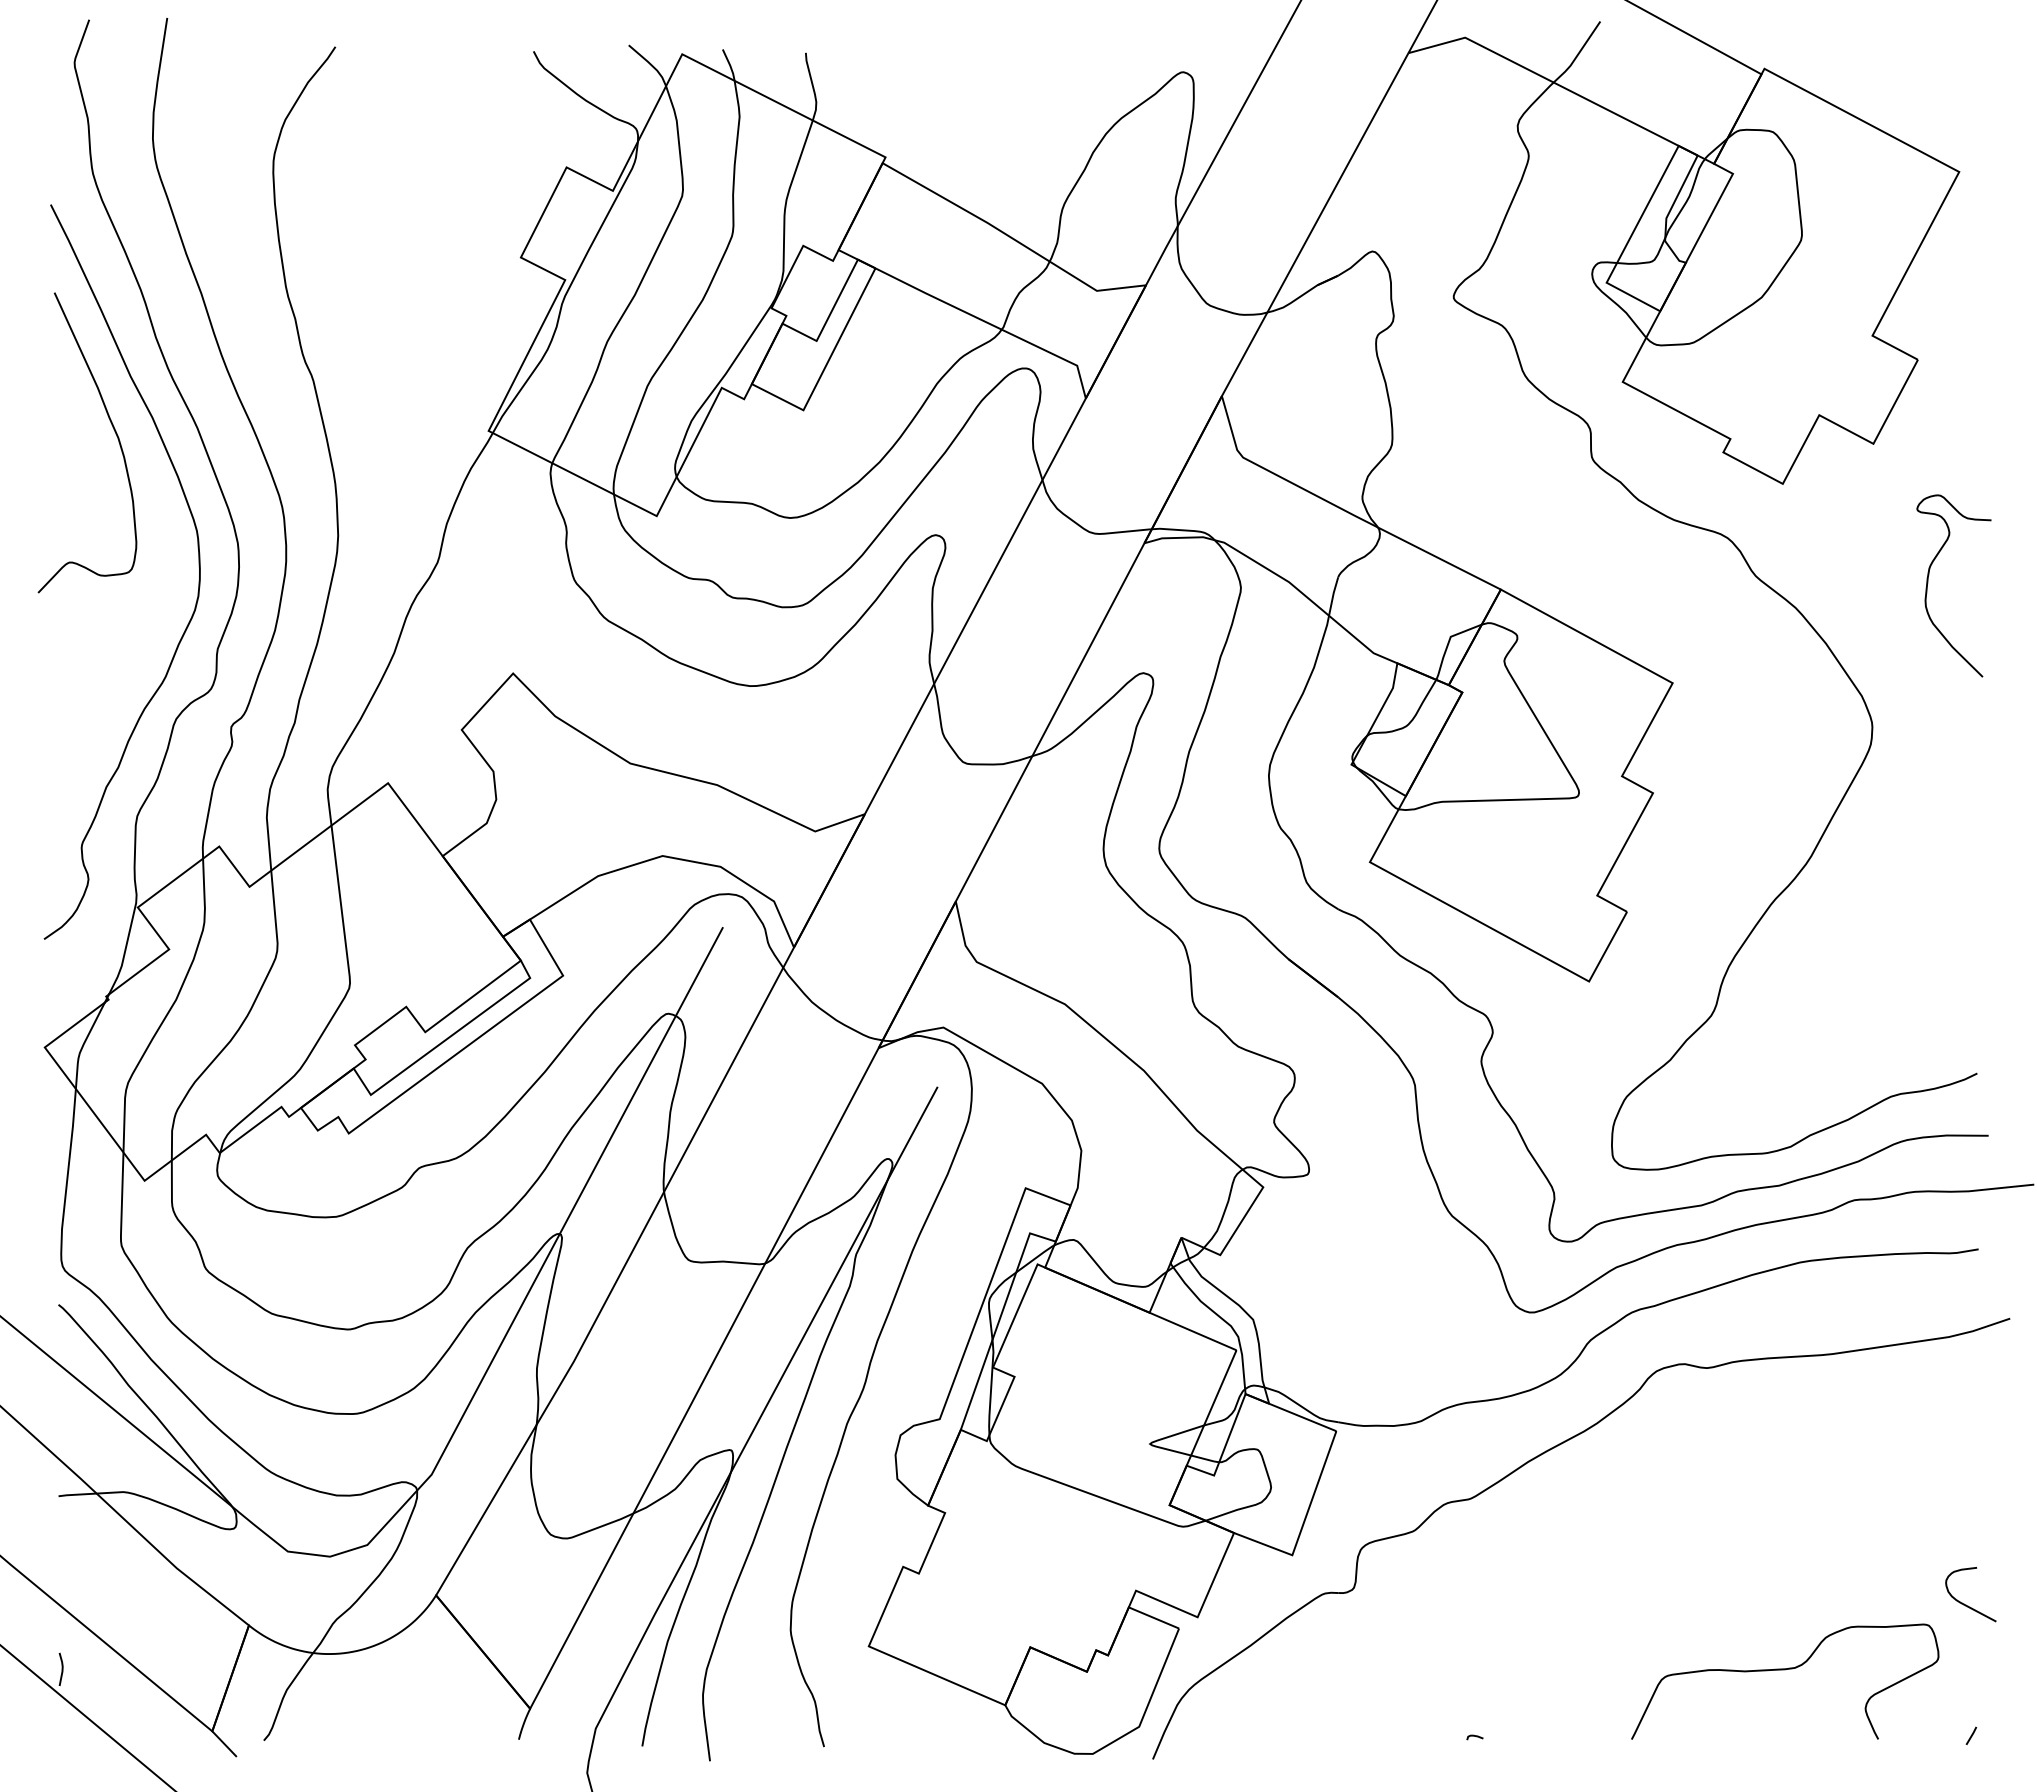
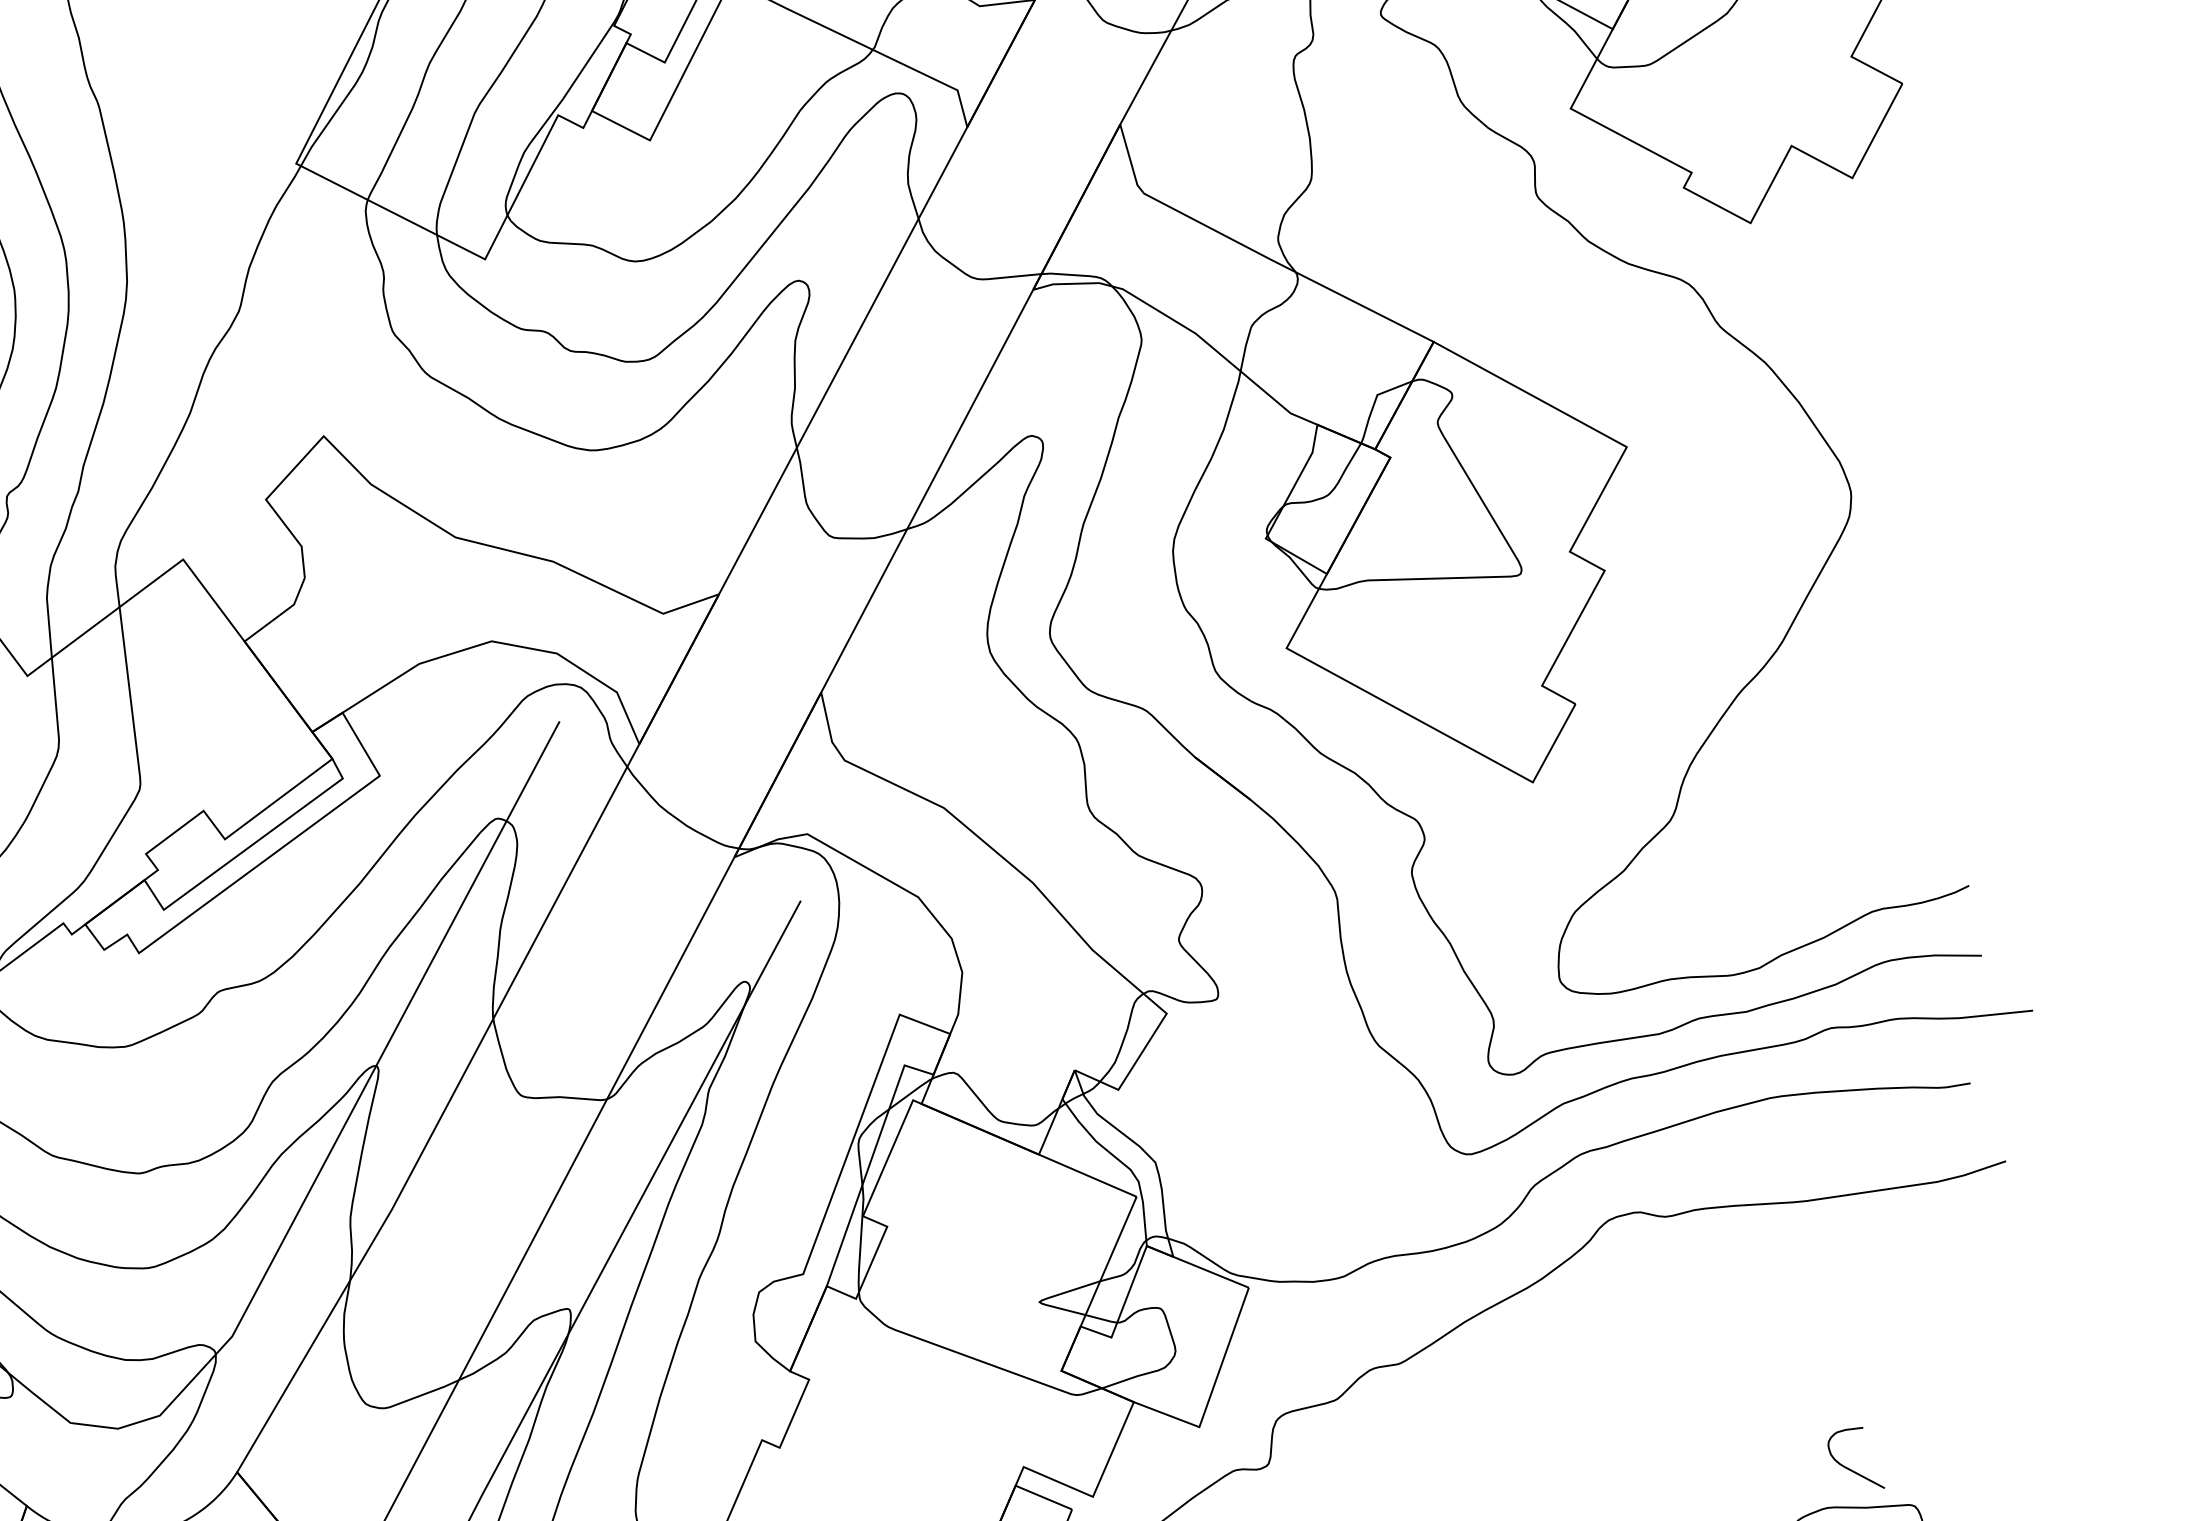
curve: (1928, 583) -> (1914, 335), removed
curve: (1966, 1604) -> (1851, 1468), moved

